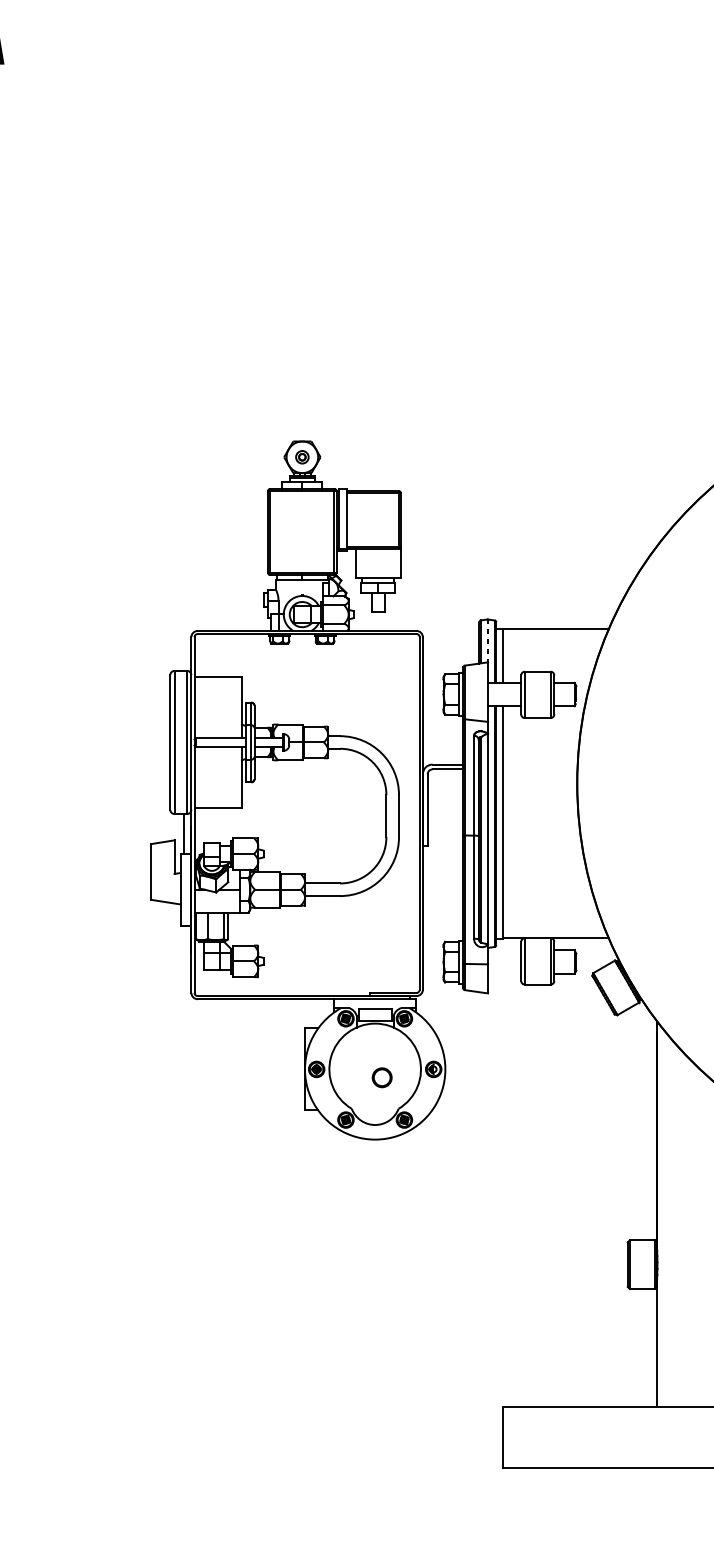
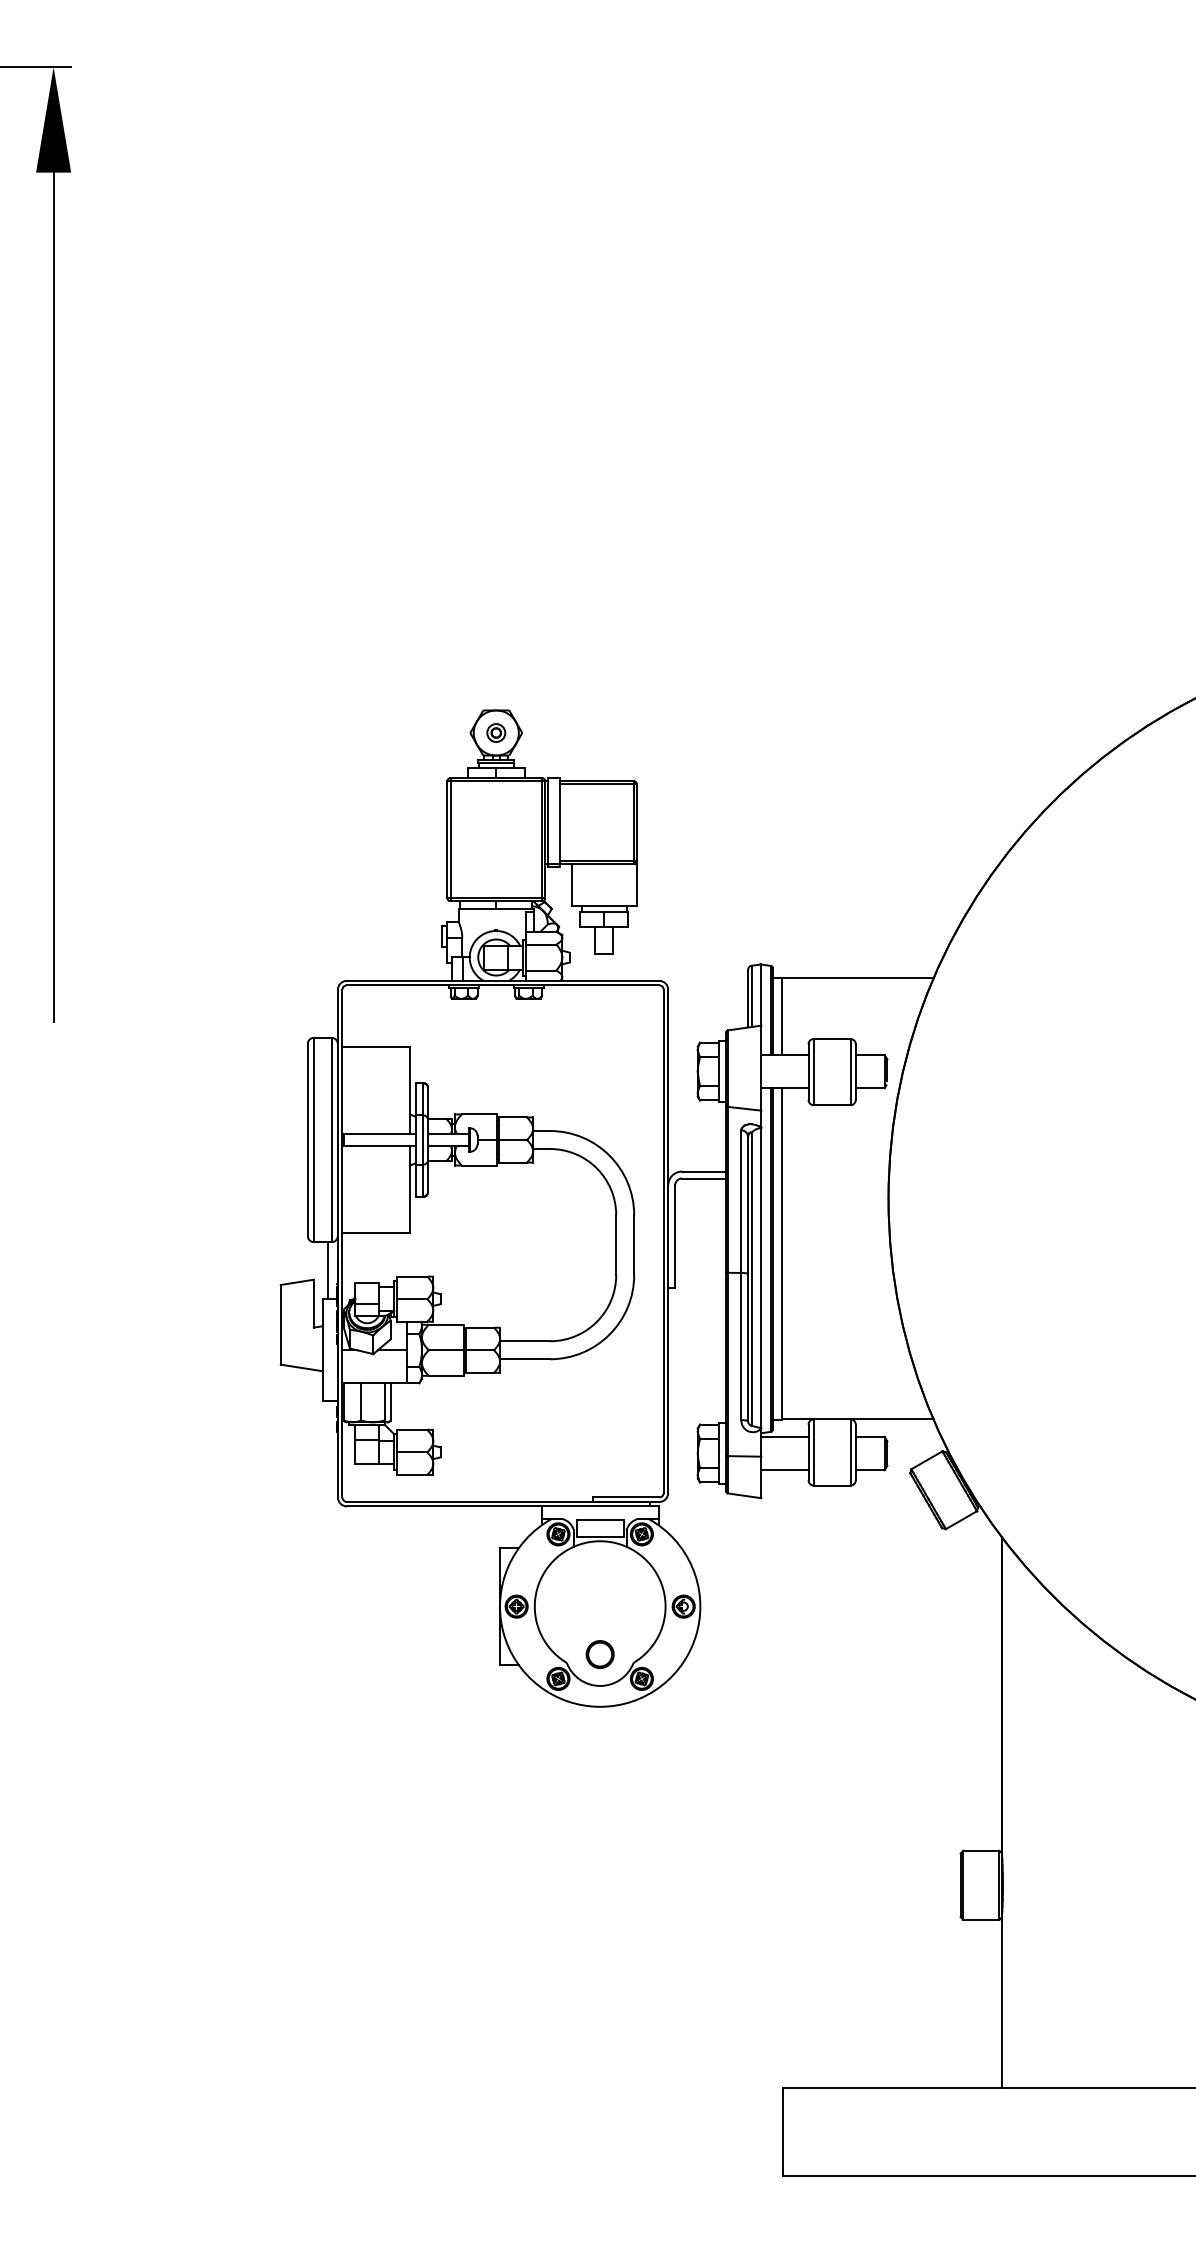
line: (487, 641) -> (760, 995), dashed -> solid
line: (504, 950) -> (784, 1436), added
line: (504, 974) -> (784, 1470), added
part: (381, 1077) -> (599, 1654), moved

